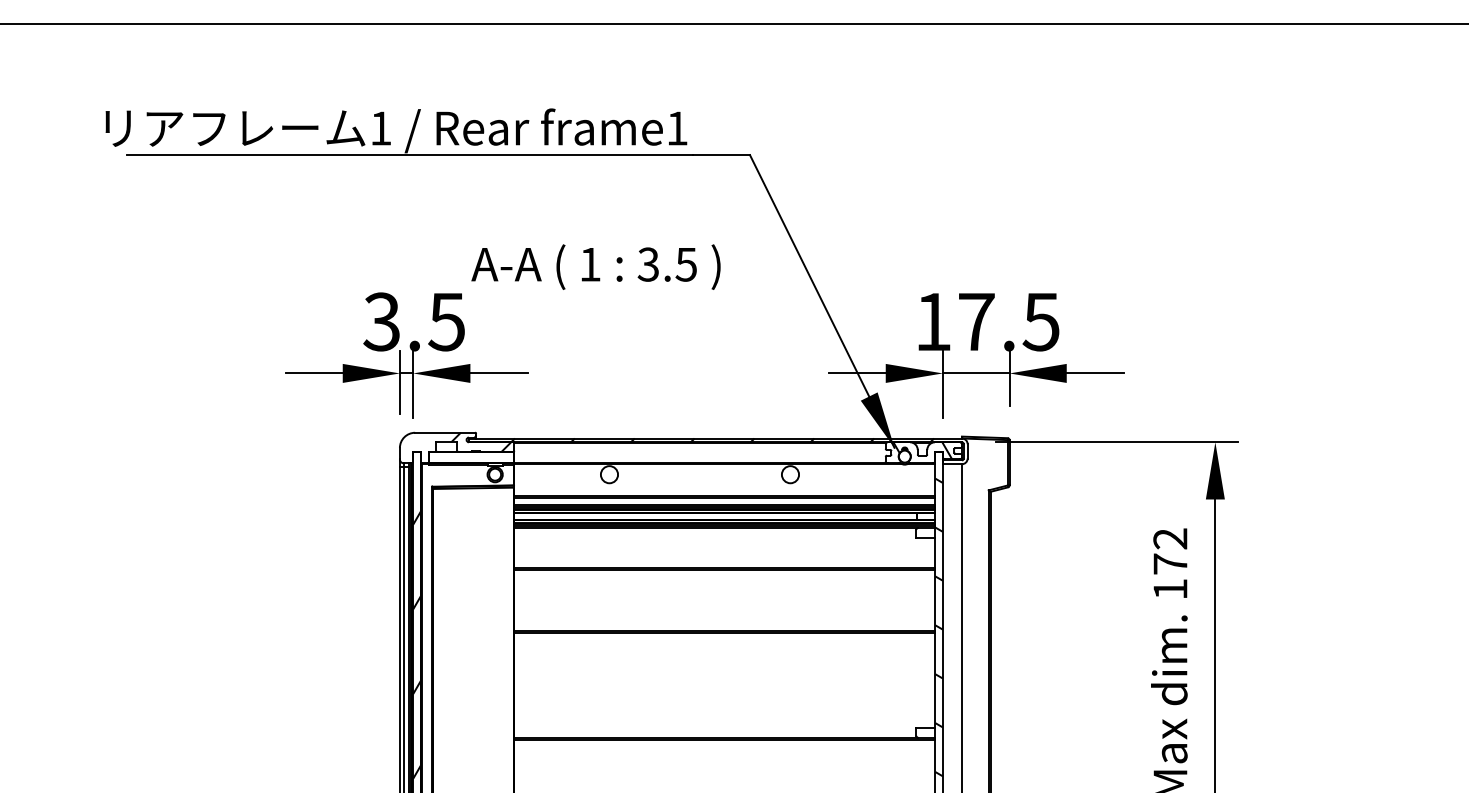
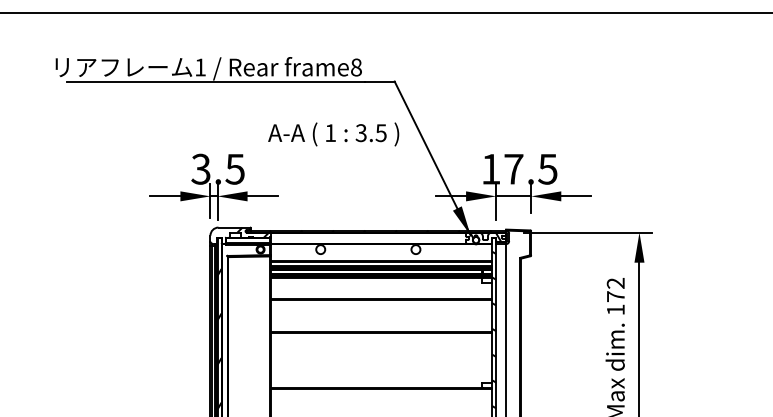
text: (677, 128) -> (356, 67), frame1 -> frame8
text: (595, 267) -> (333, 134), moved

